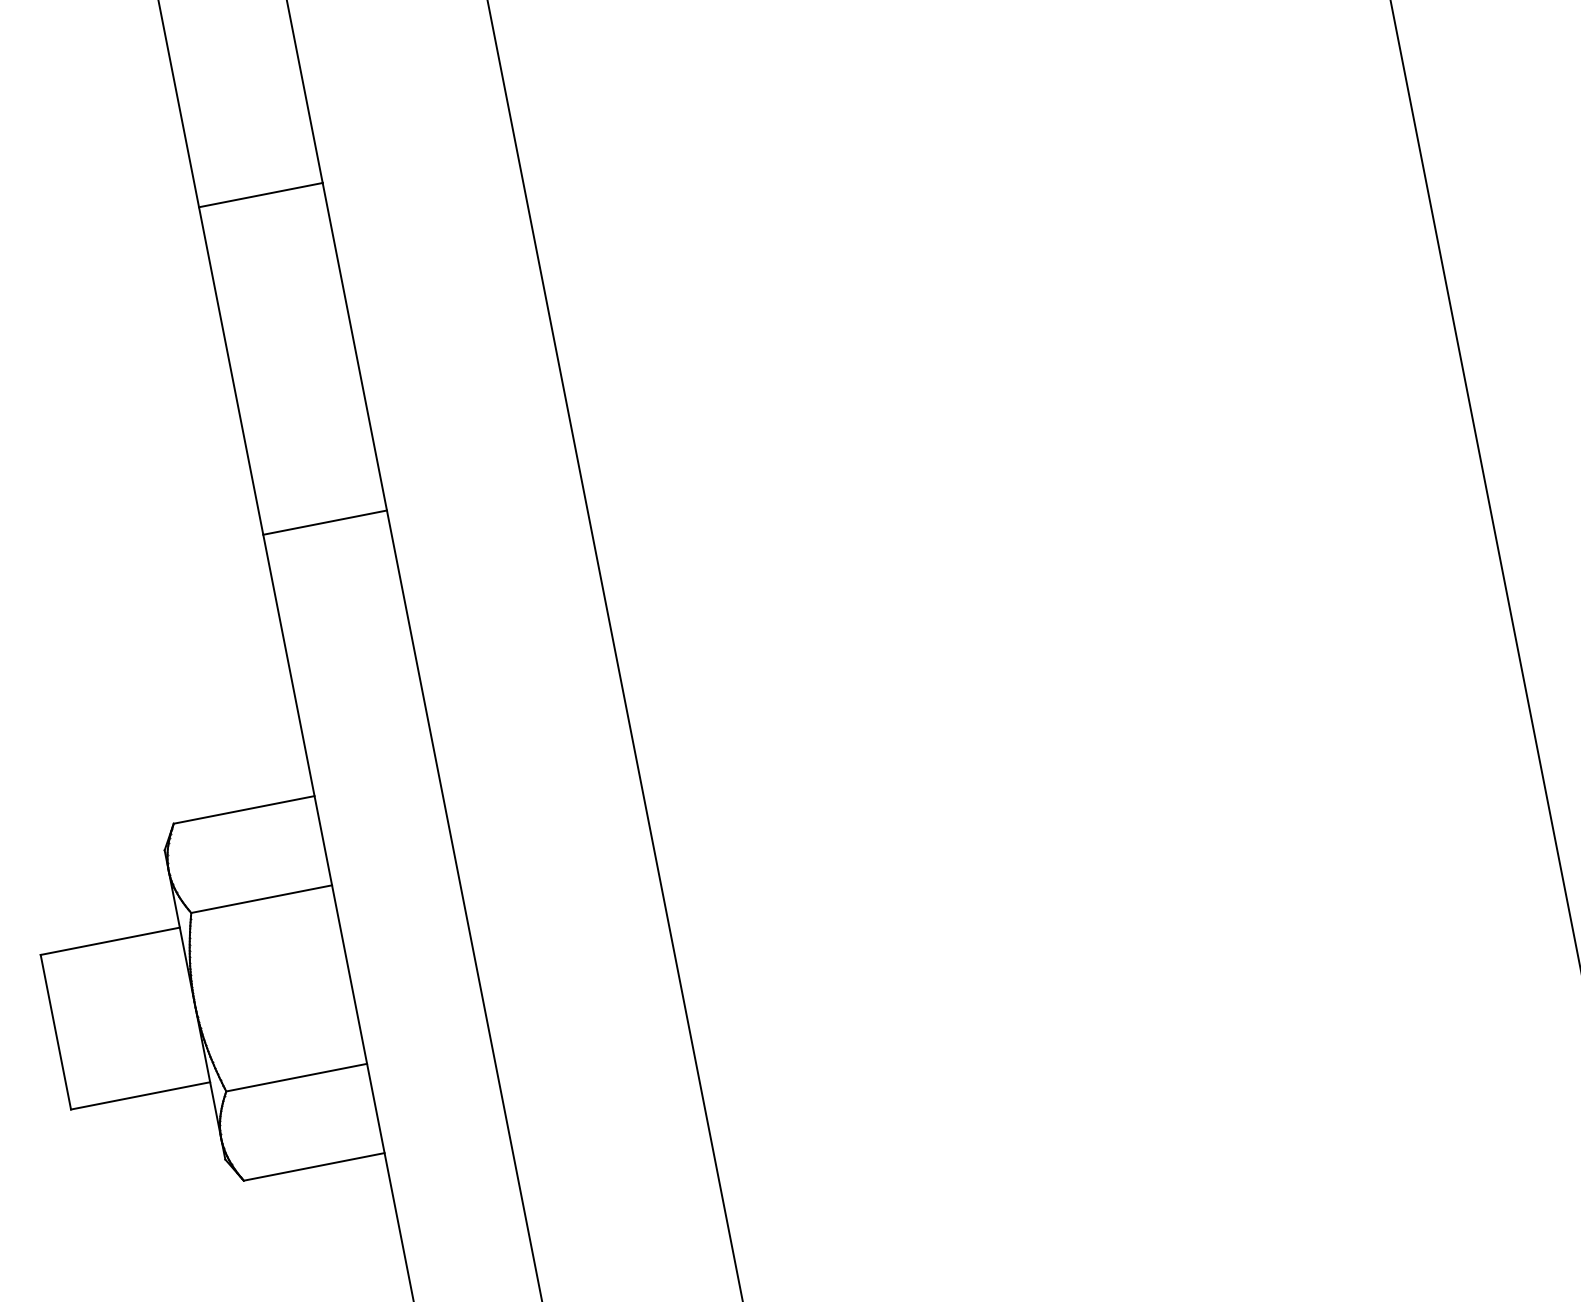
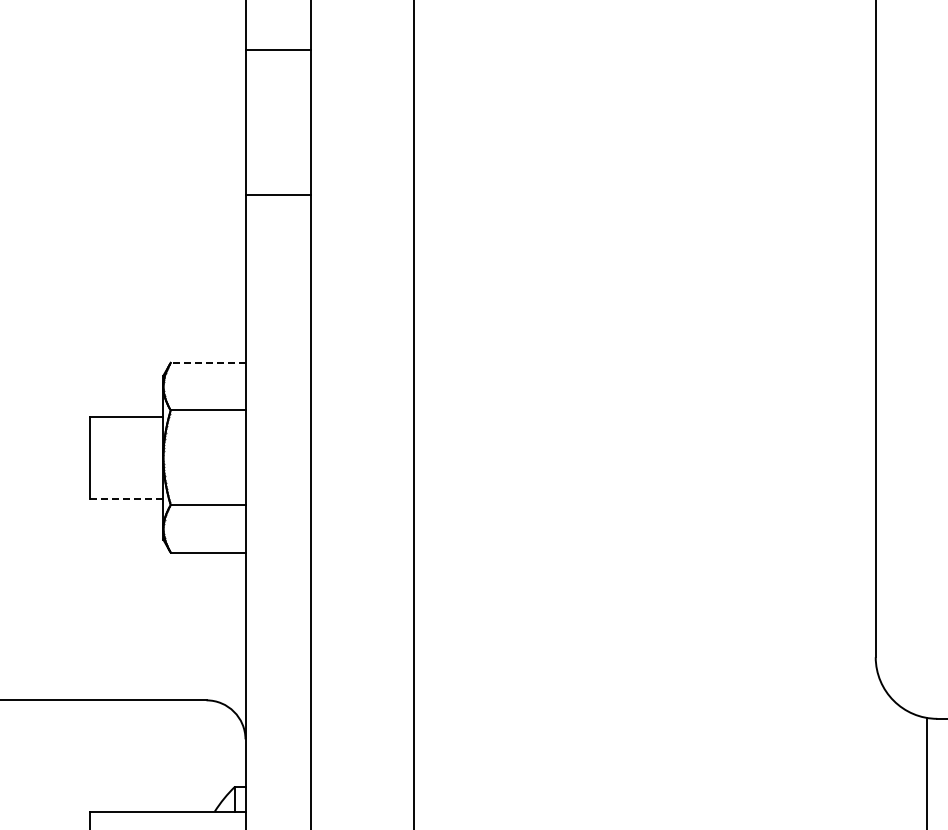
line: (325, 523) -> (278, 195), moved
line: (242, 809) -> (207, 362), solid -> dashed
line: (140, 1095) -> (126, 498), solid -> dashed

